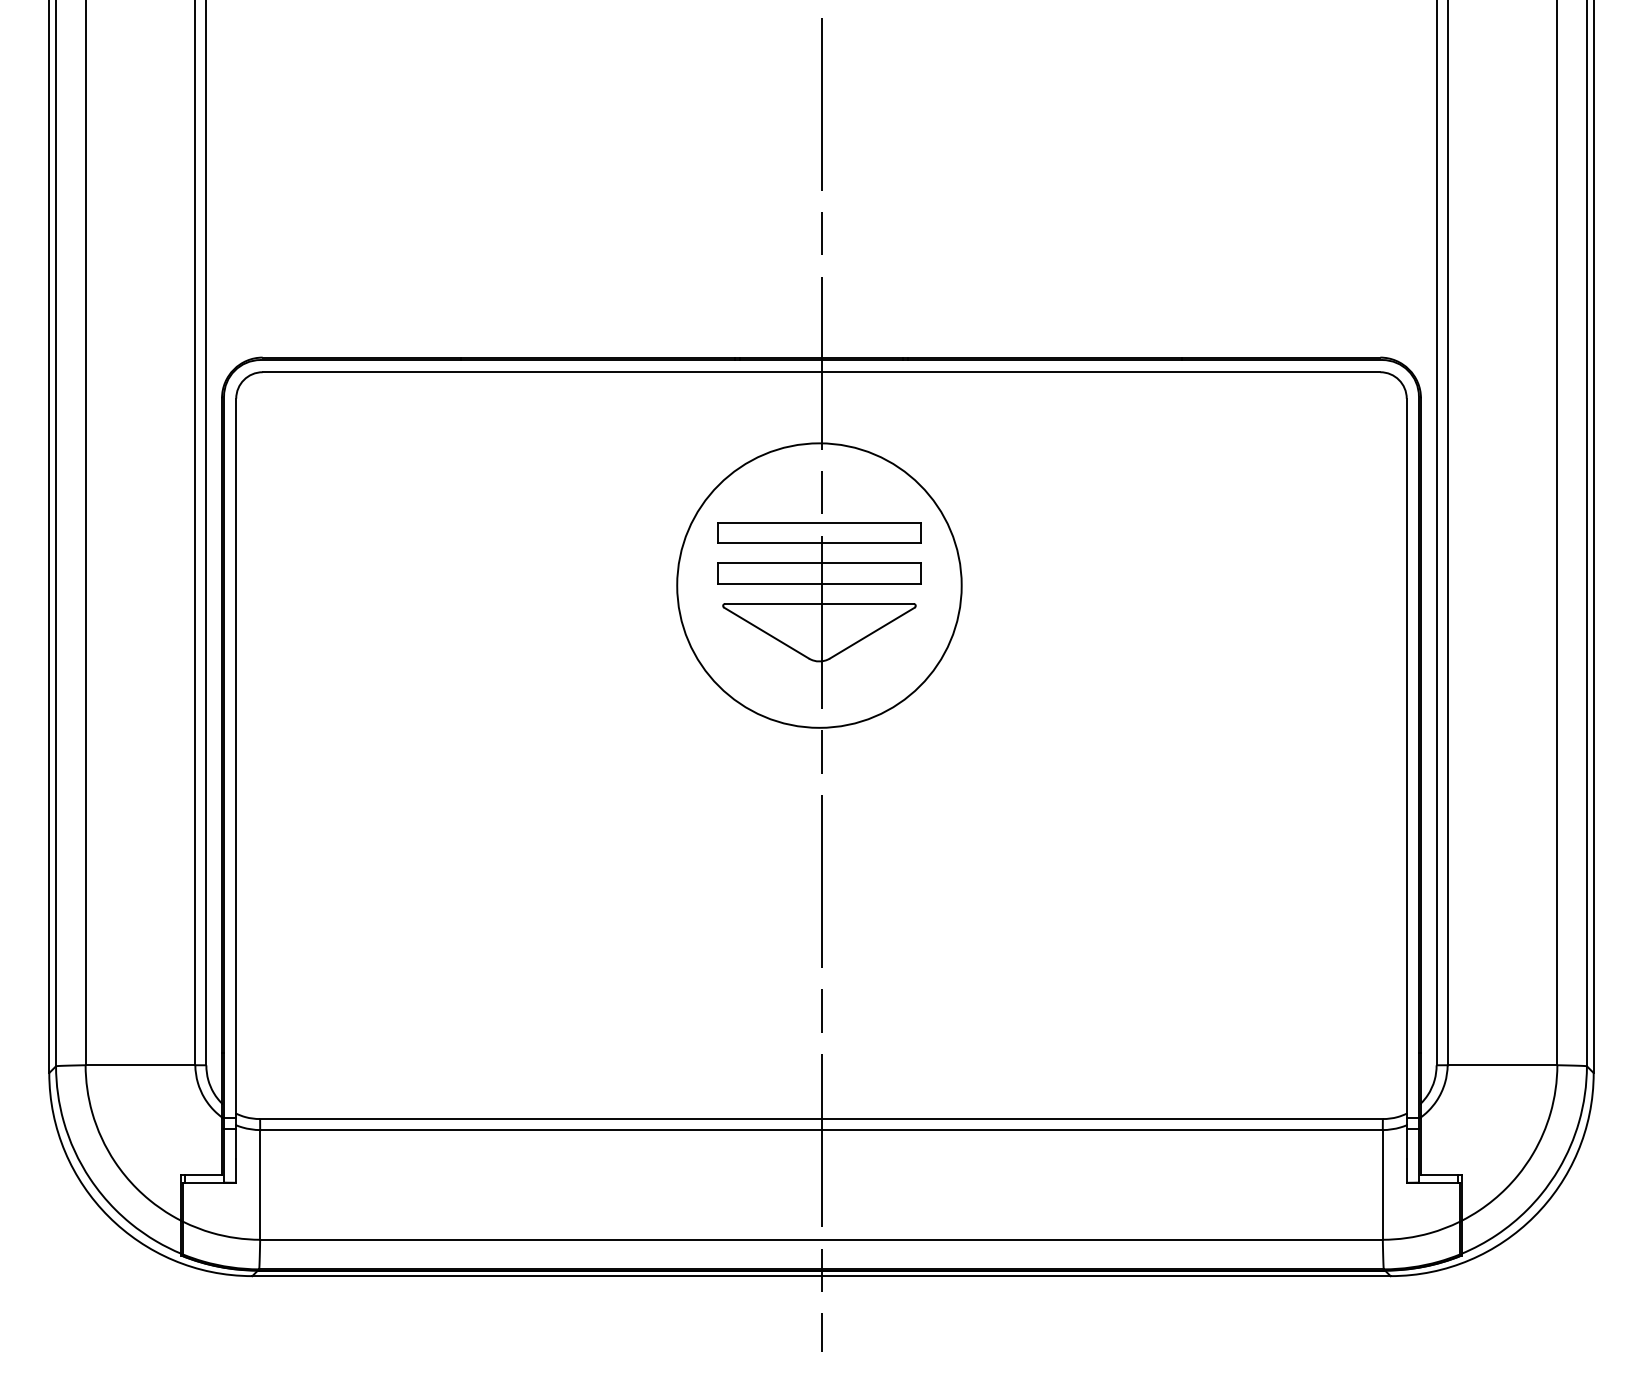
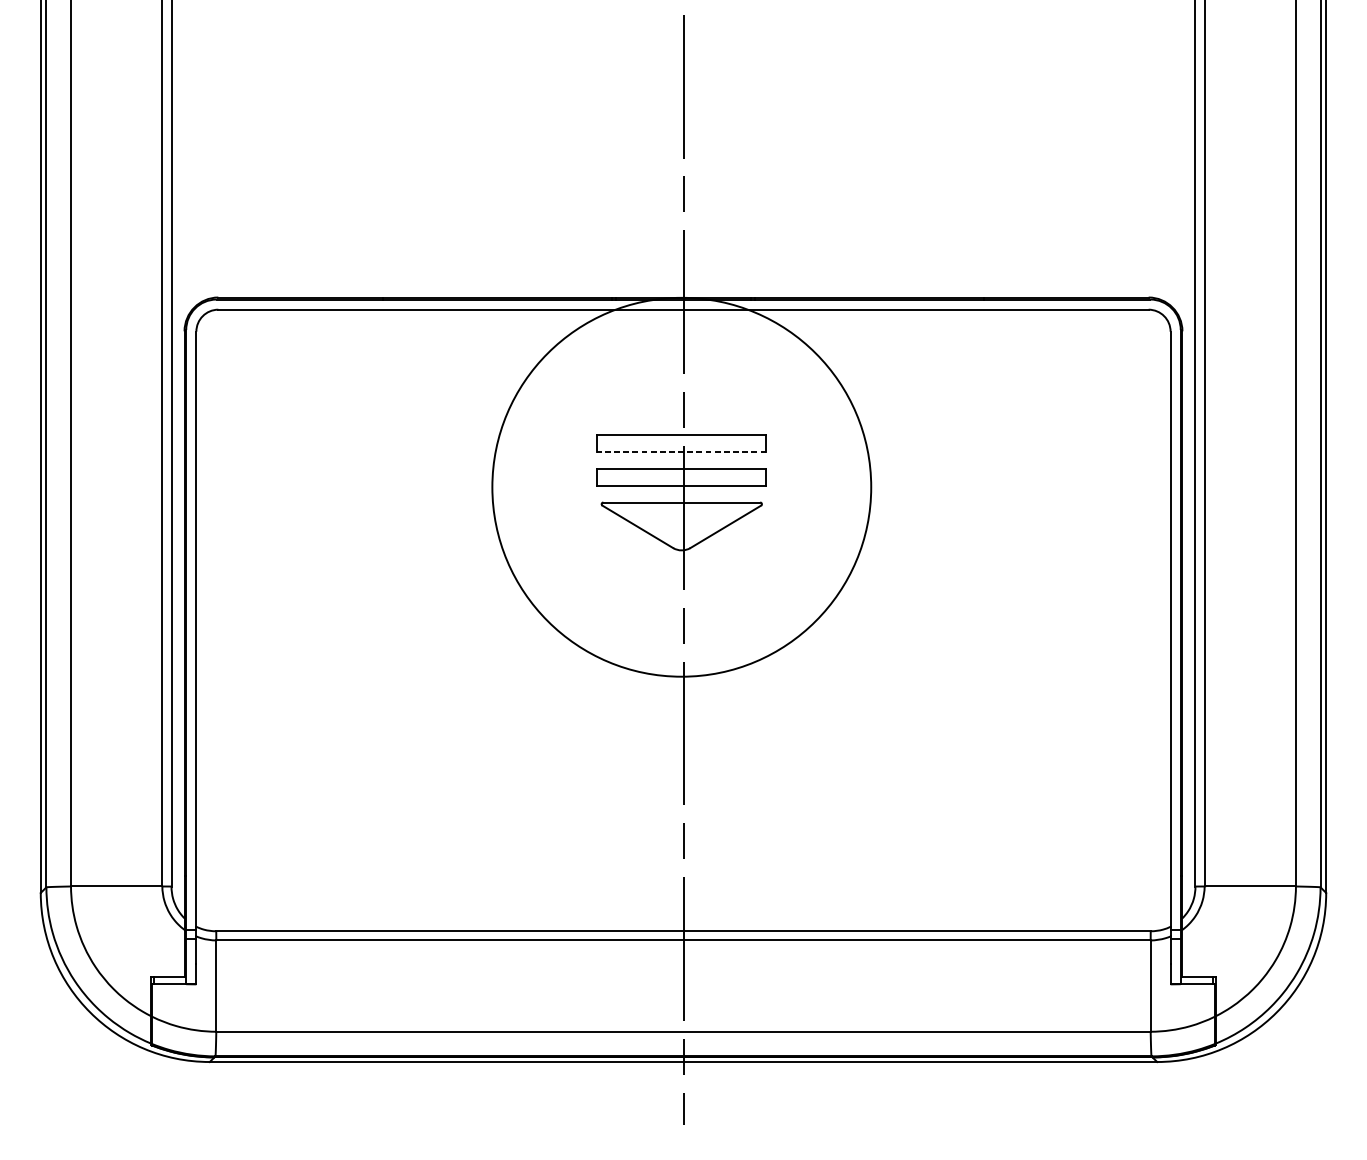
line: (819, 542) -> (681, 451), solid -> dashed
circle: (819, 585) -> (681, 487), size x1.6

